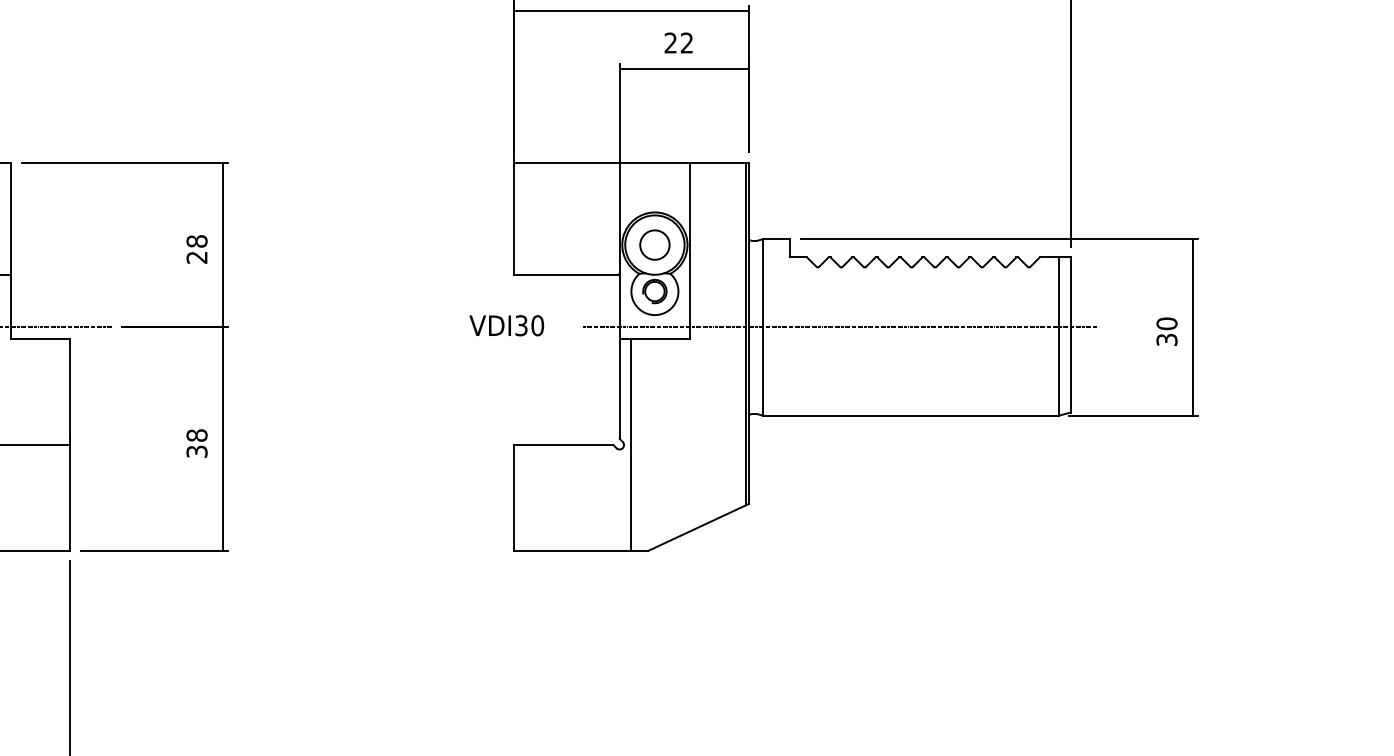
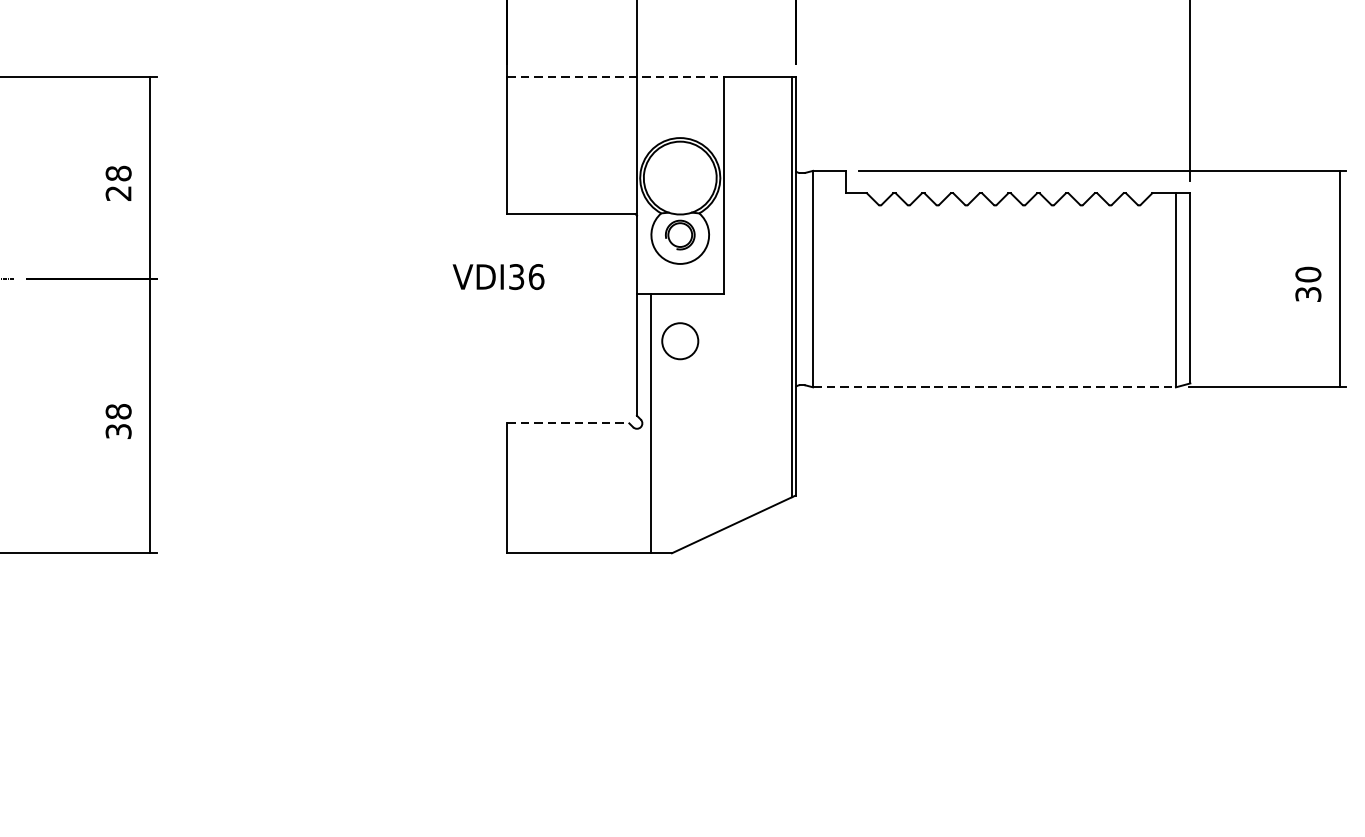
line: (602, 162) -> (615, 76), solid -> dashed
circle: (654, 244) -> (679, 340), moved
text: (537, 325) -> (536, 276), VDI30 -> VDI36
line: (839, 327) -> (906, 279), removed
line: (911, 415) -> (994, 387), solid -> dashed
line: (563, 445) -> (568, 423), solid -> dashed

